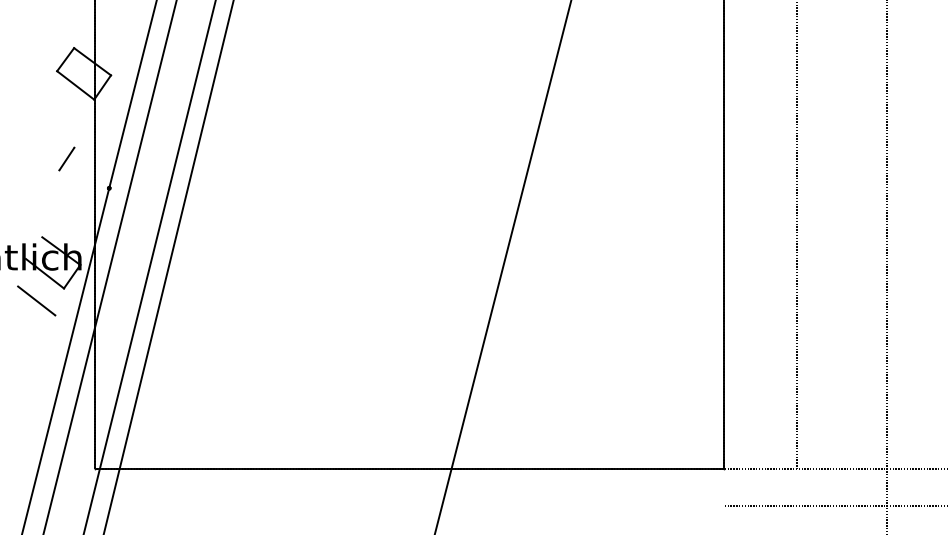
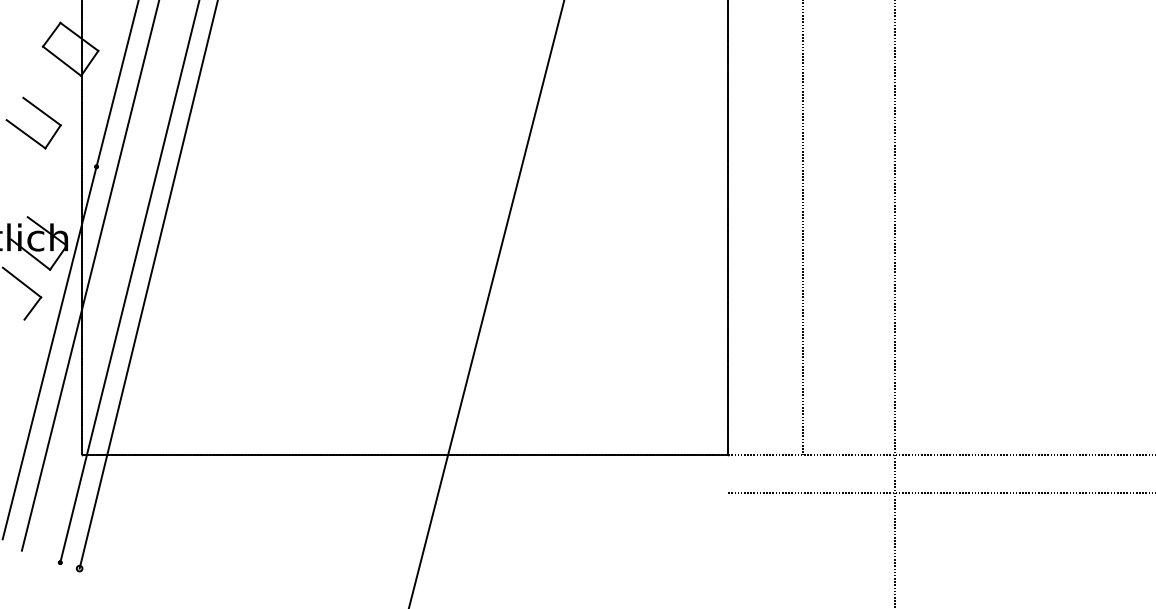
line: (55, 134) -> (41, 111), added
line: (40, 156) -> (25, 134), added
line: (46, 326) -> (32, 308), added

